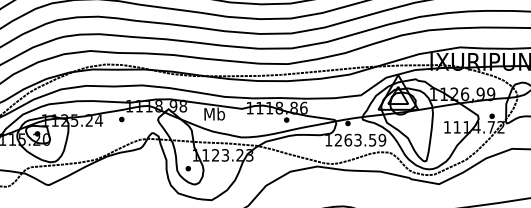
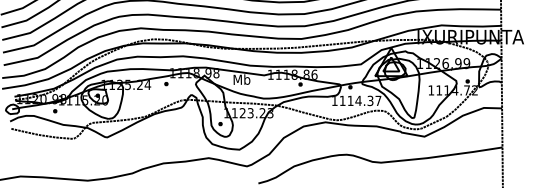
text: (360, 139) -> (360, 100), 1263.59 -> 1114.37

